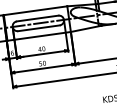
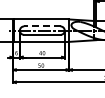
line: (36, 18) -> (41, 26), solid -> dashed

